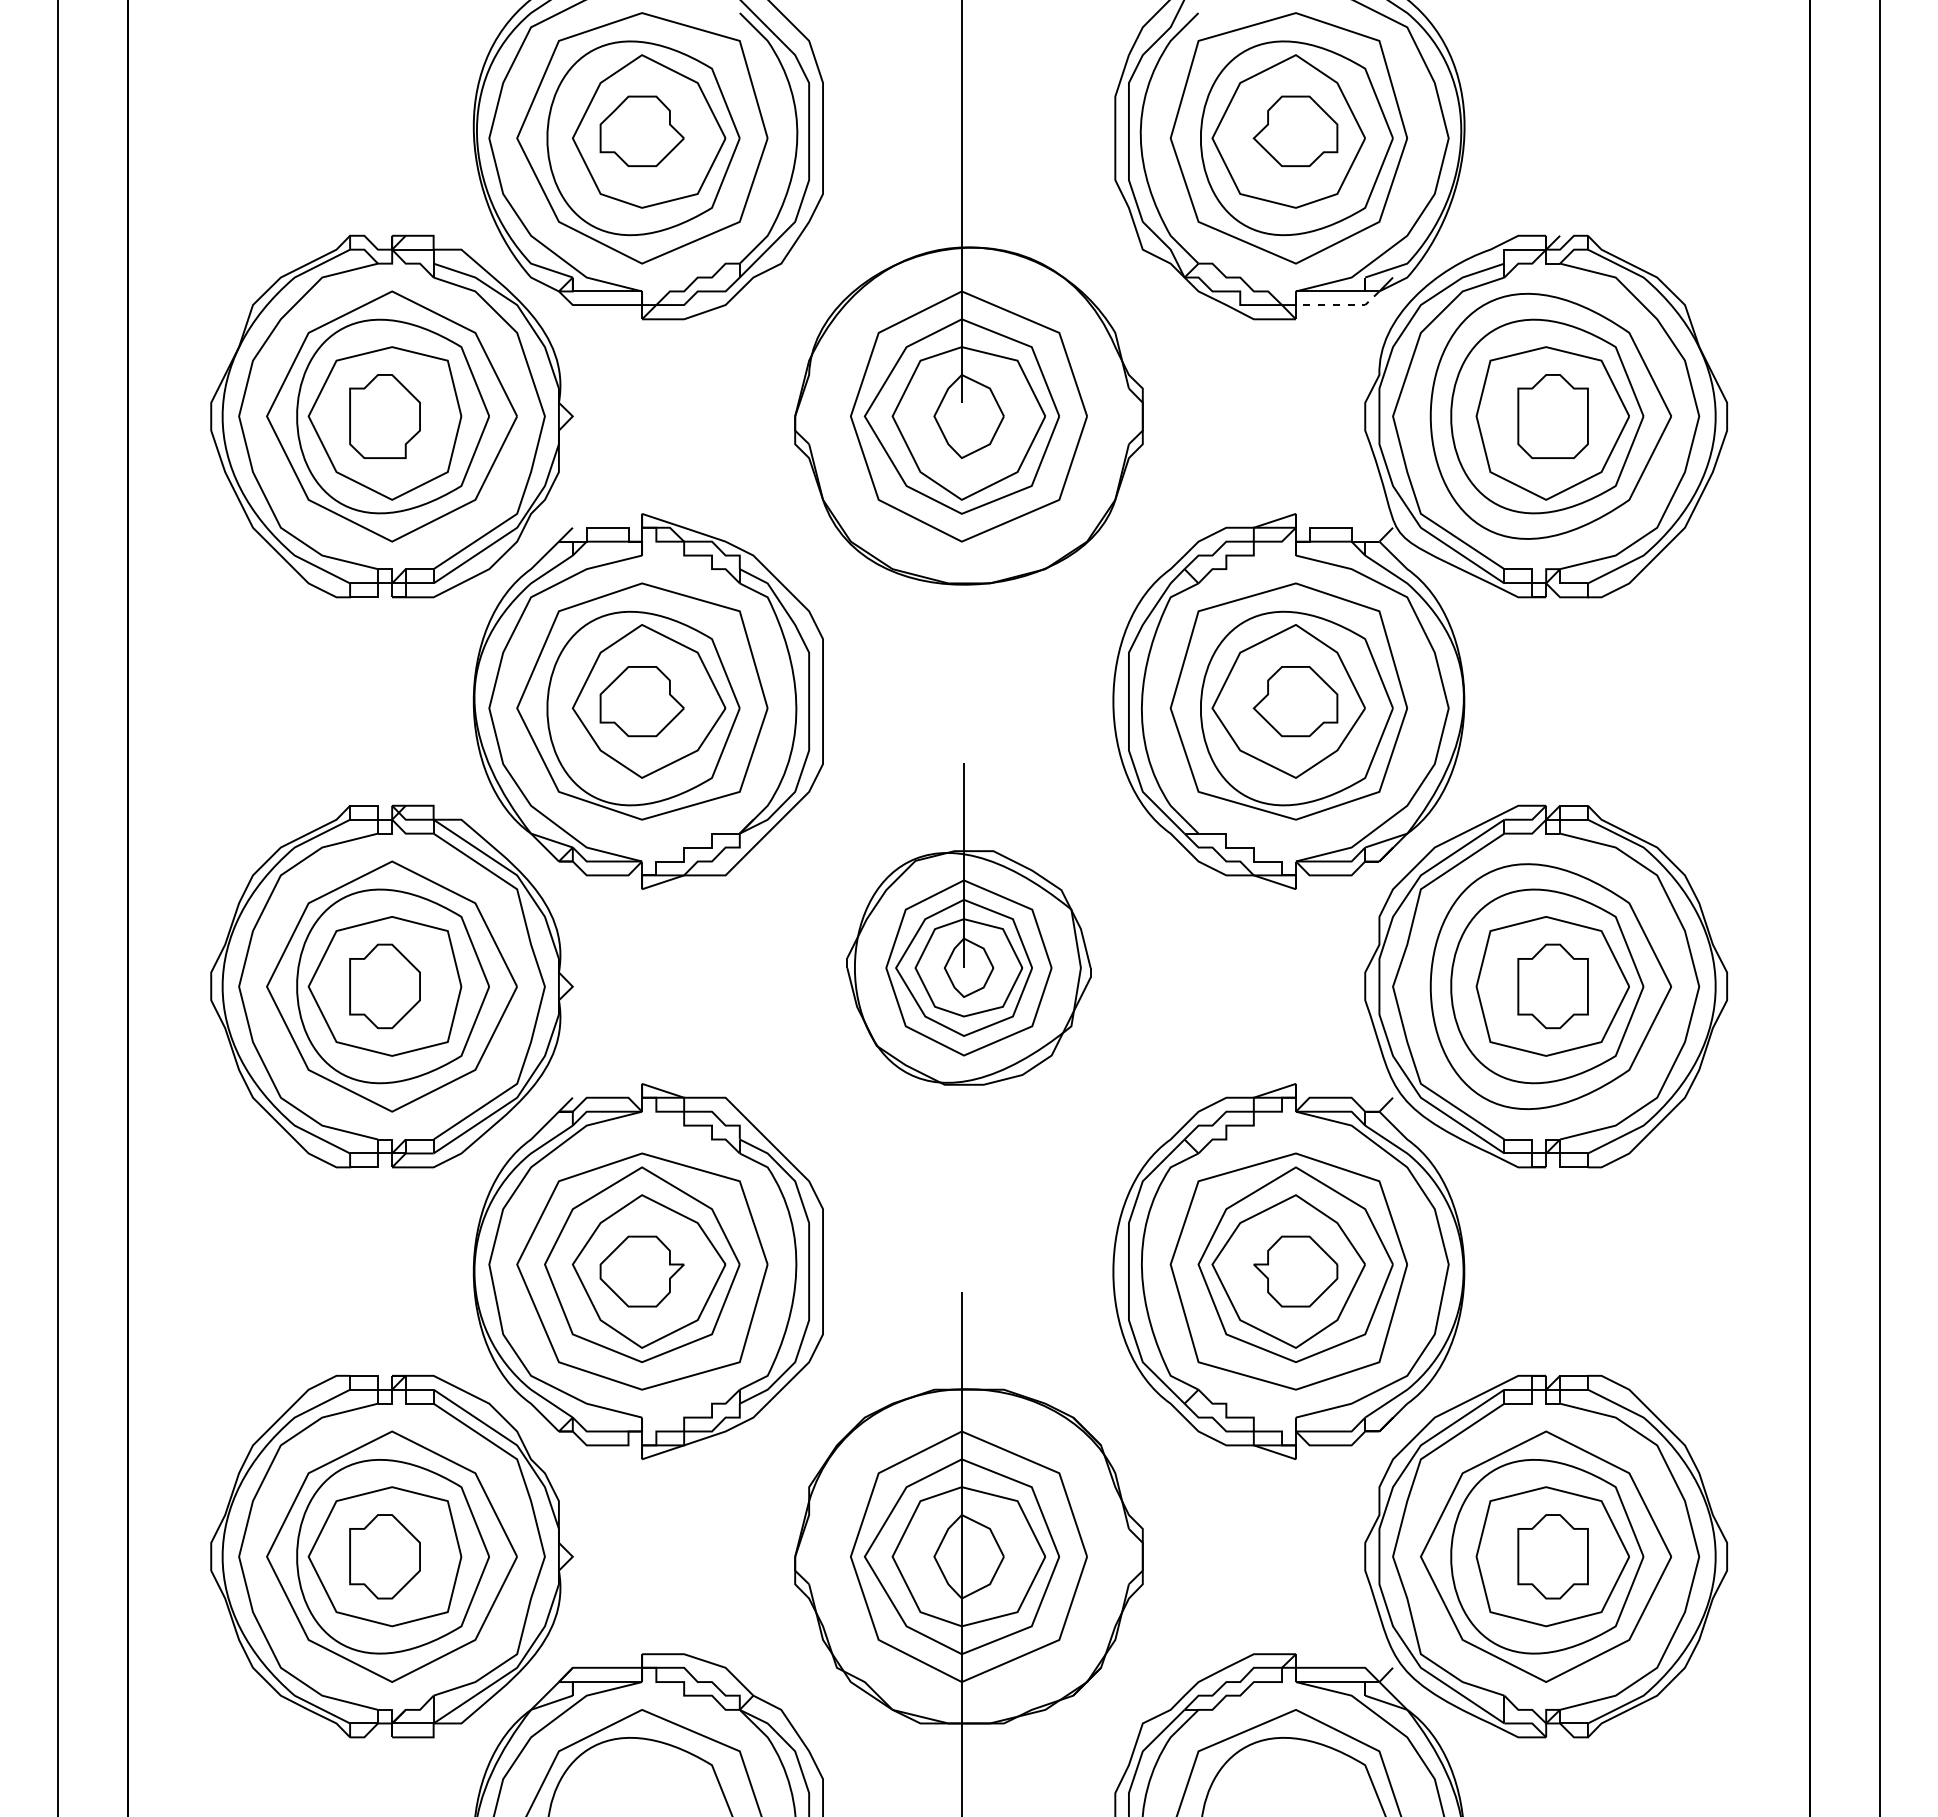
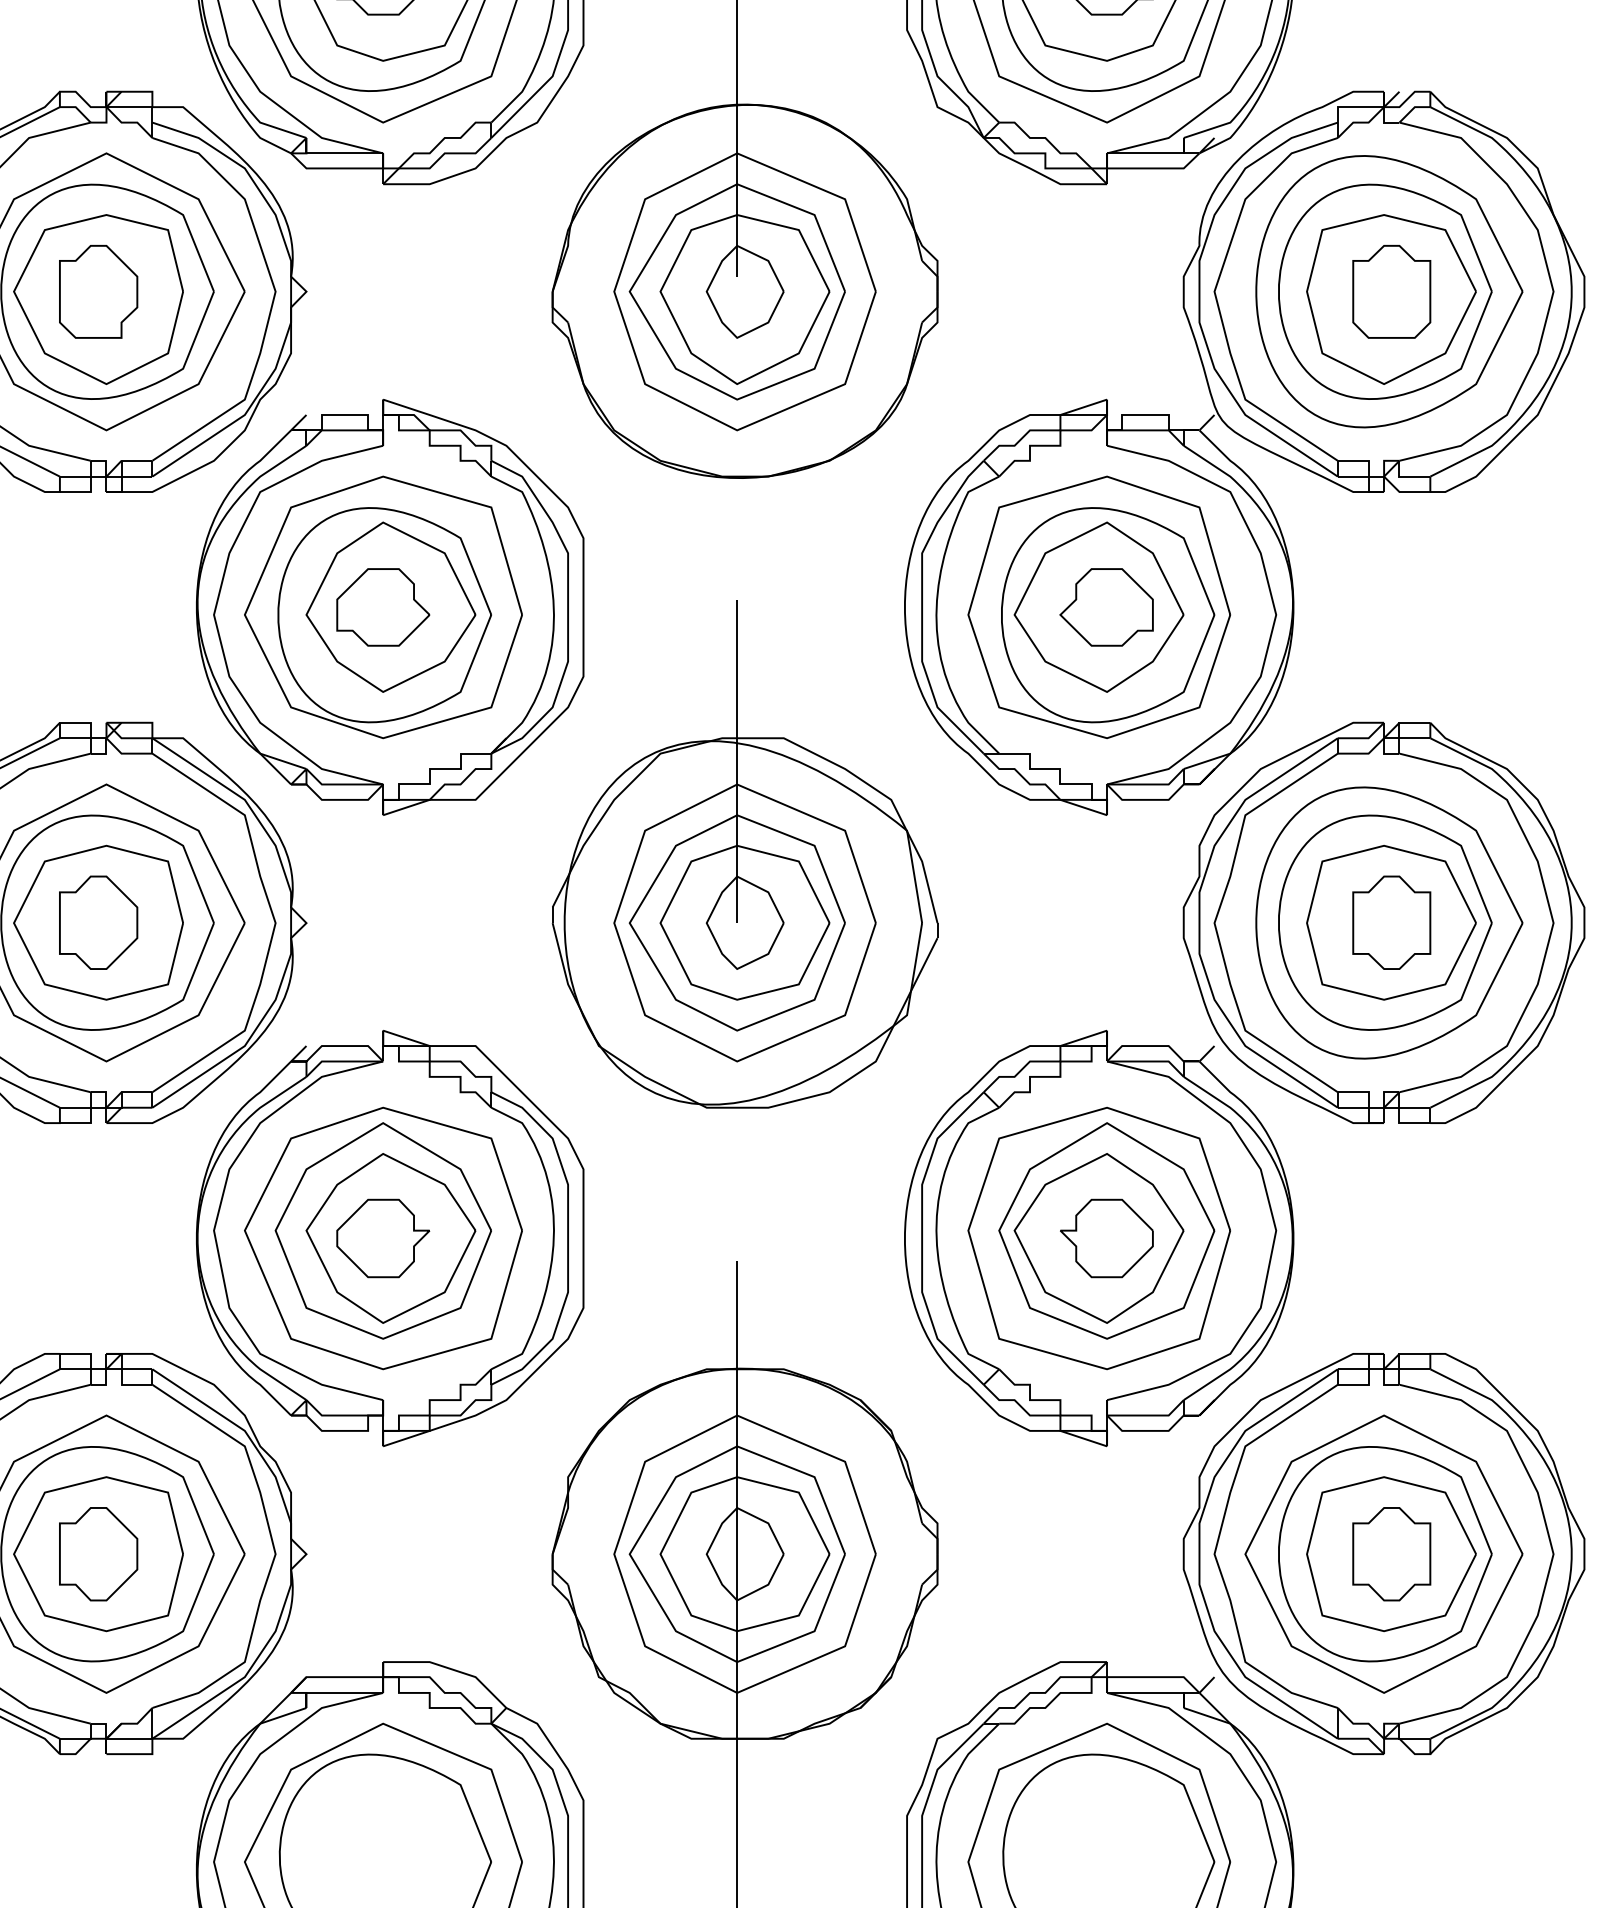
line: (1333, 305) -> (1148, 168), dashed -> solid
part: (968, 924) -> (744, 854), size x1.43

